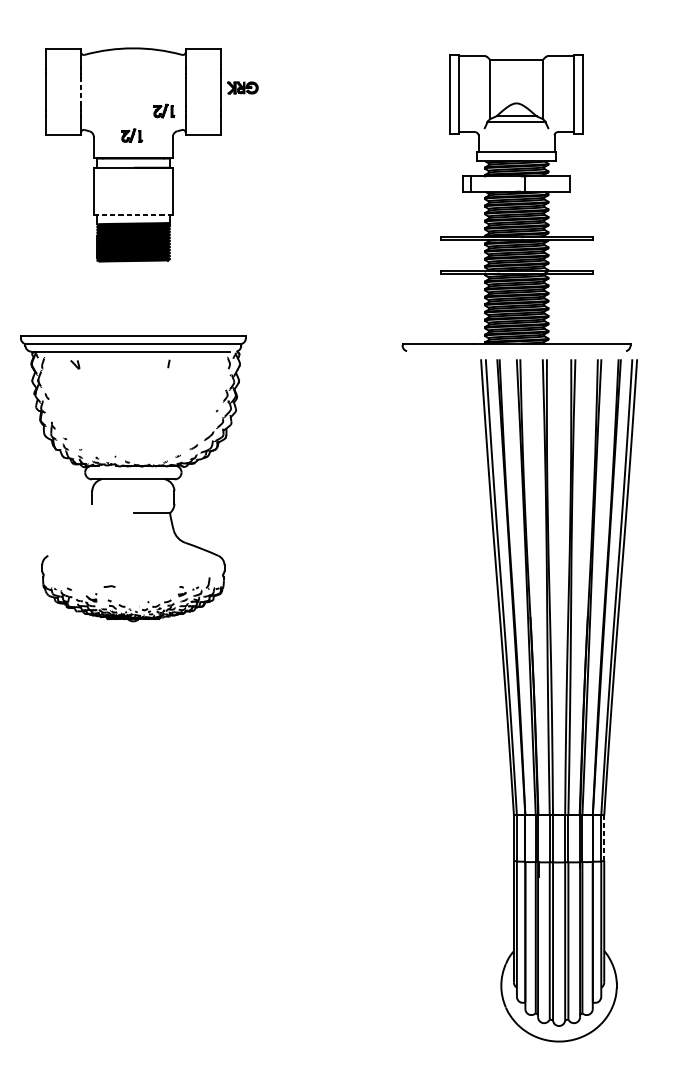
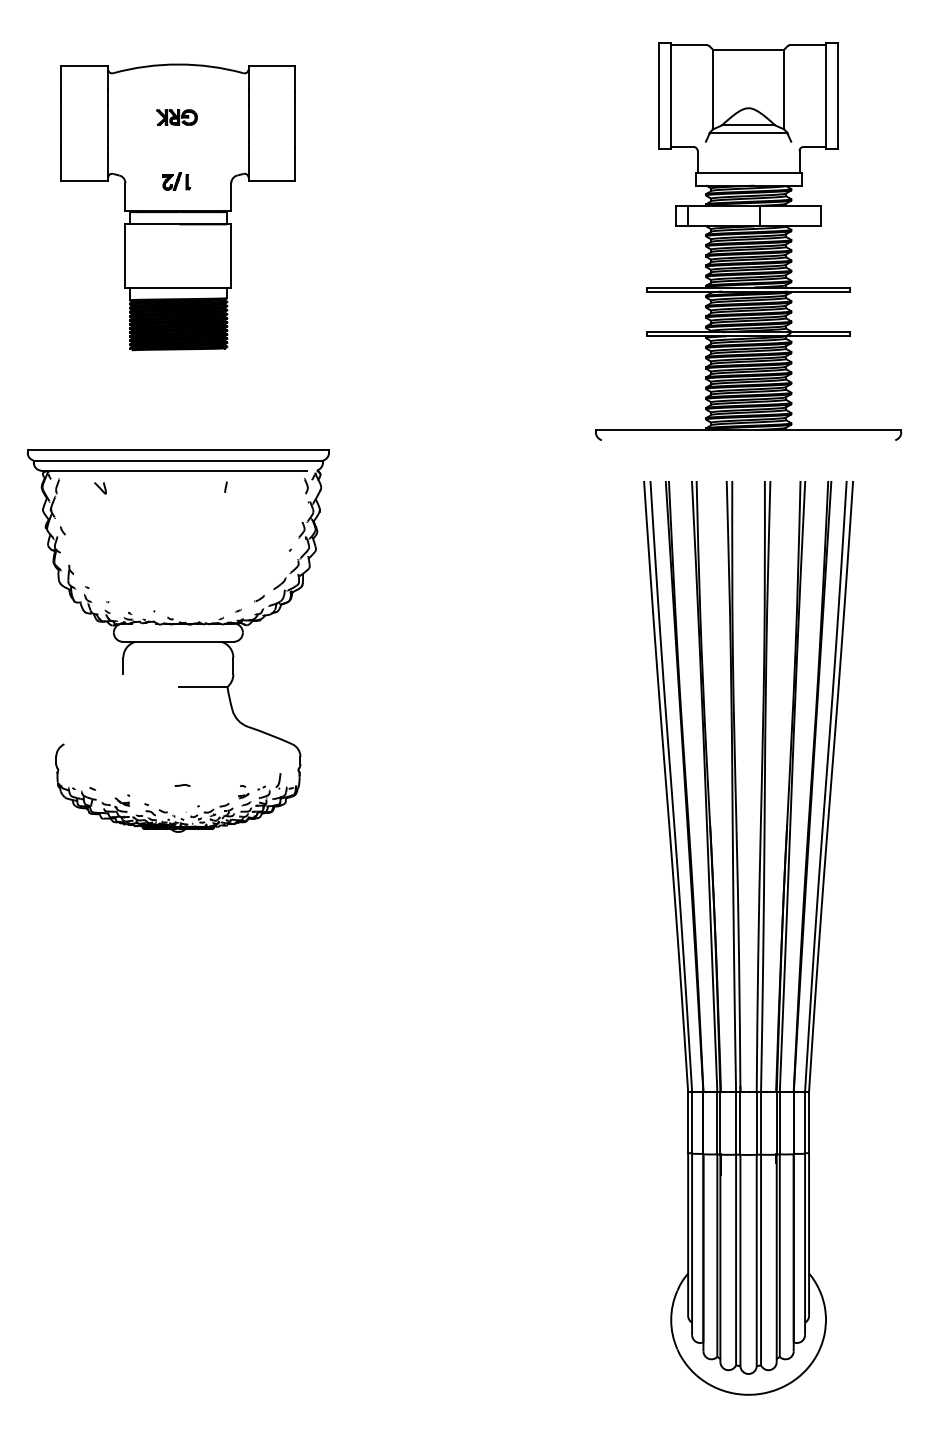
part: (242, 87) -> (176, 117), moved
line: (81, 92) -> (108, 123), dashed -> solid
part: (164, 111) -> (219, 148), removed
part: (516, 202) -> (748, 241), moved
line: (133, 214) -> (178, 287), dashed -> solid
line: (109, 586) -> (182, 785), moved
line: (604, 838) -> (809, 1122), dashed -> solid

